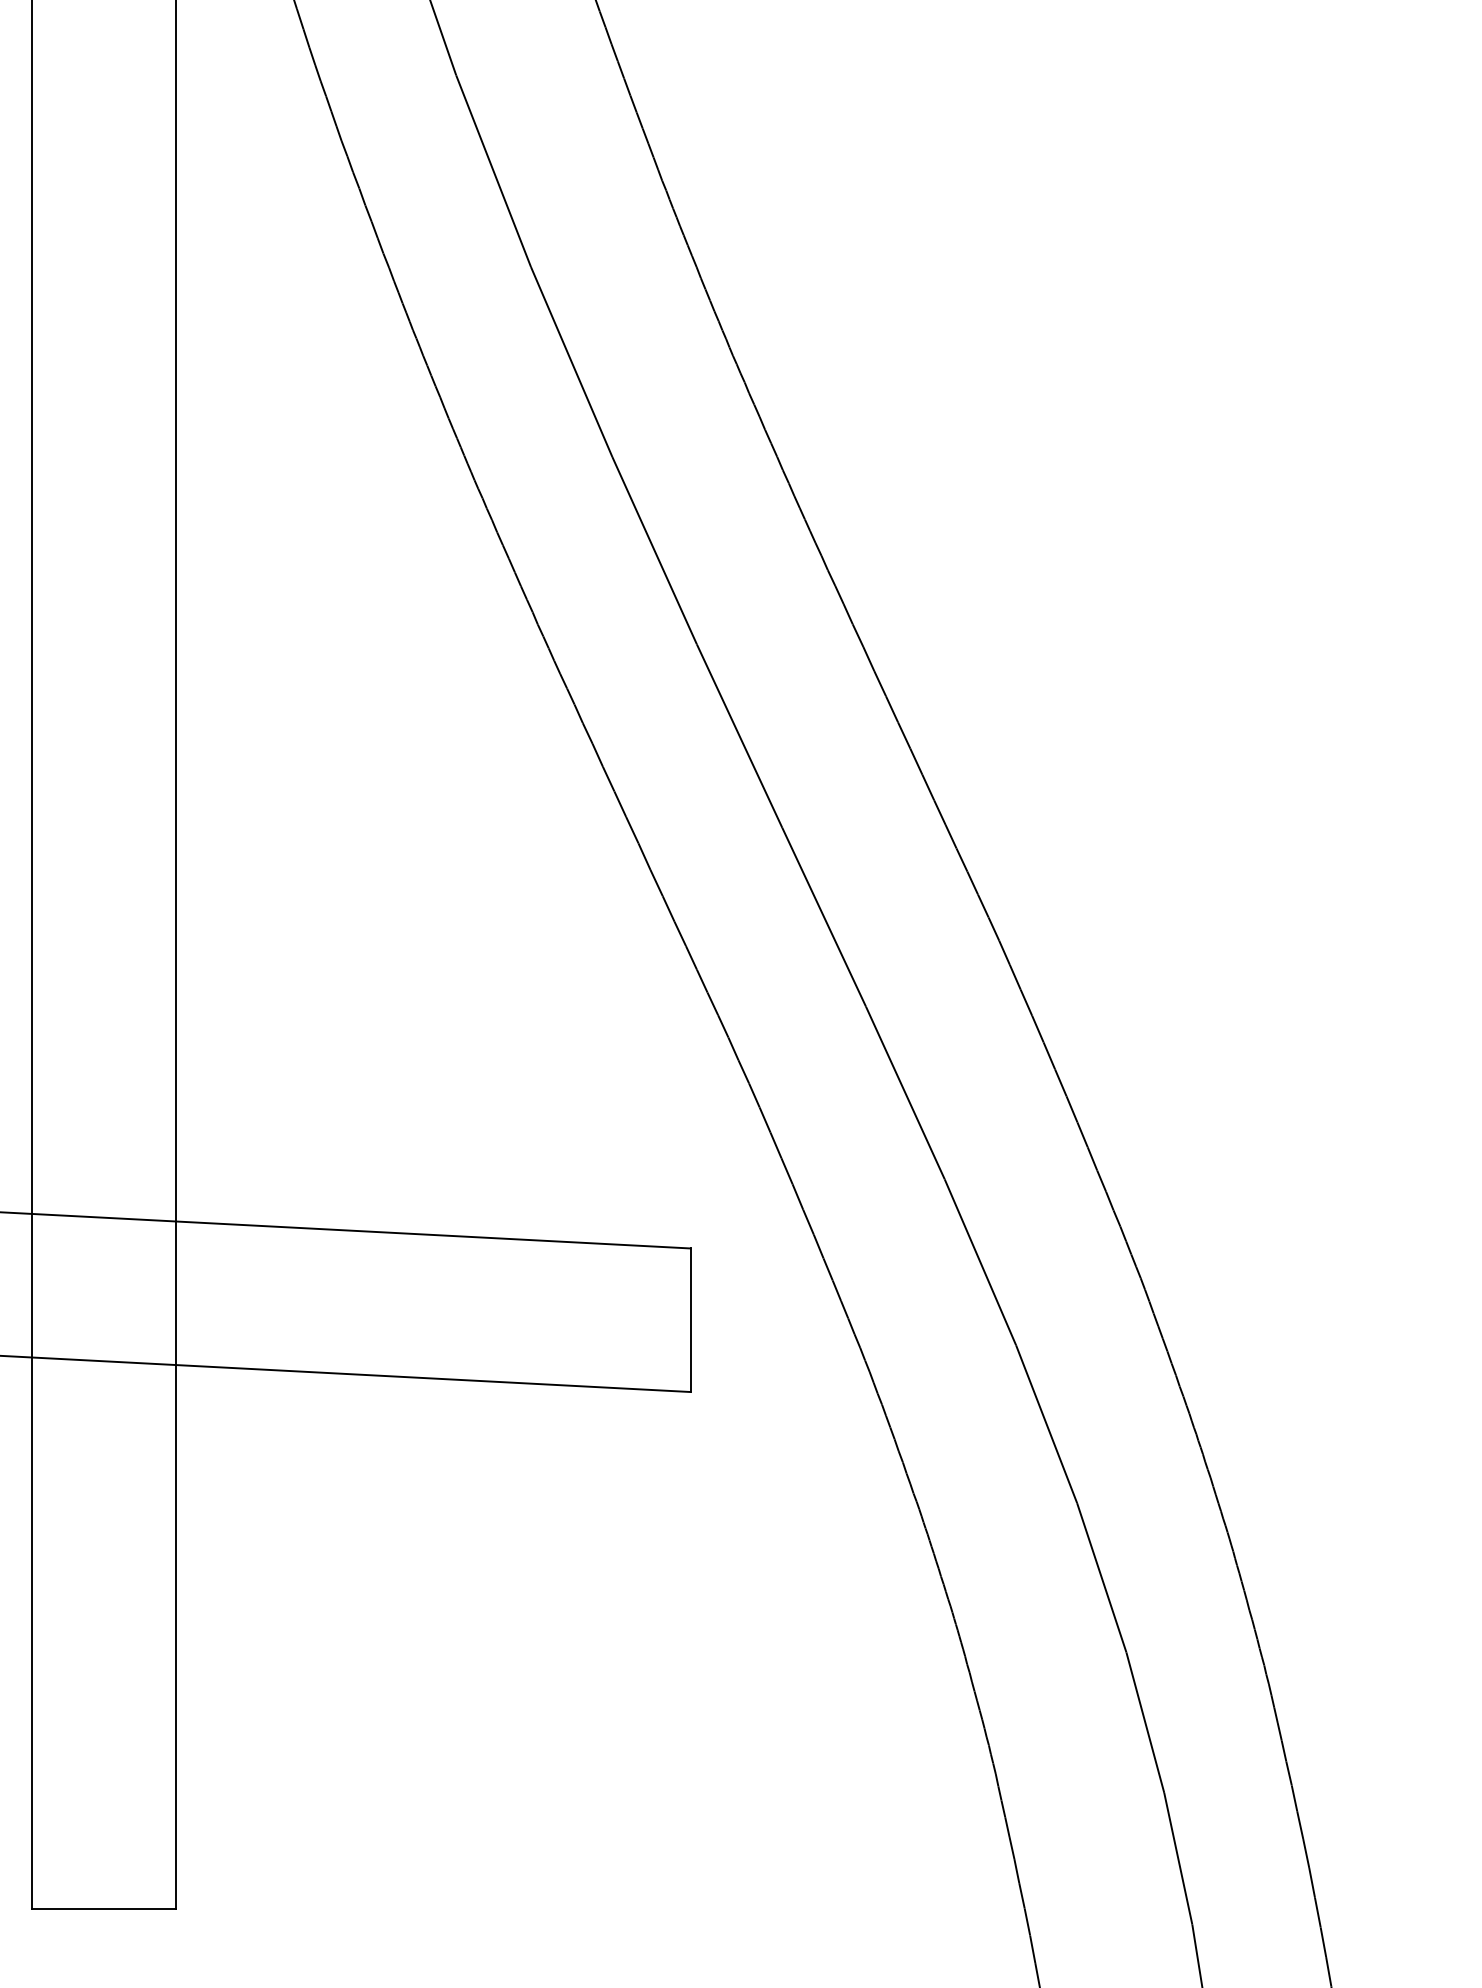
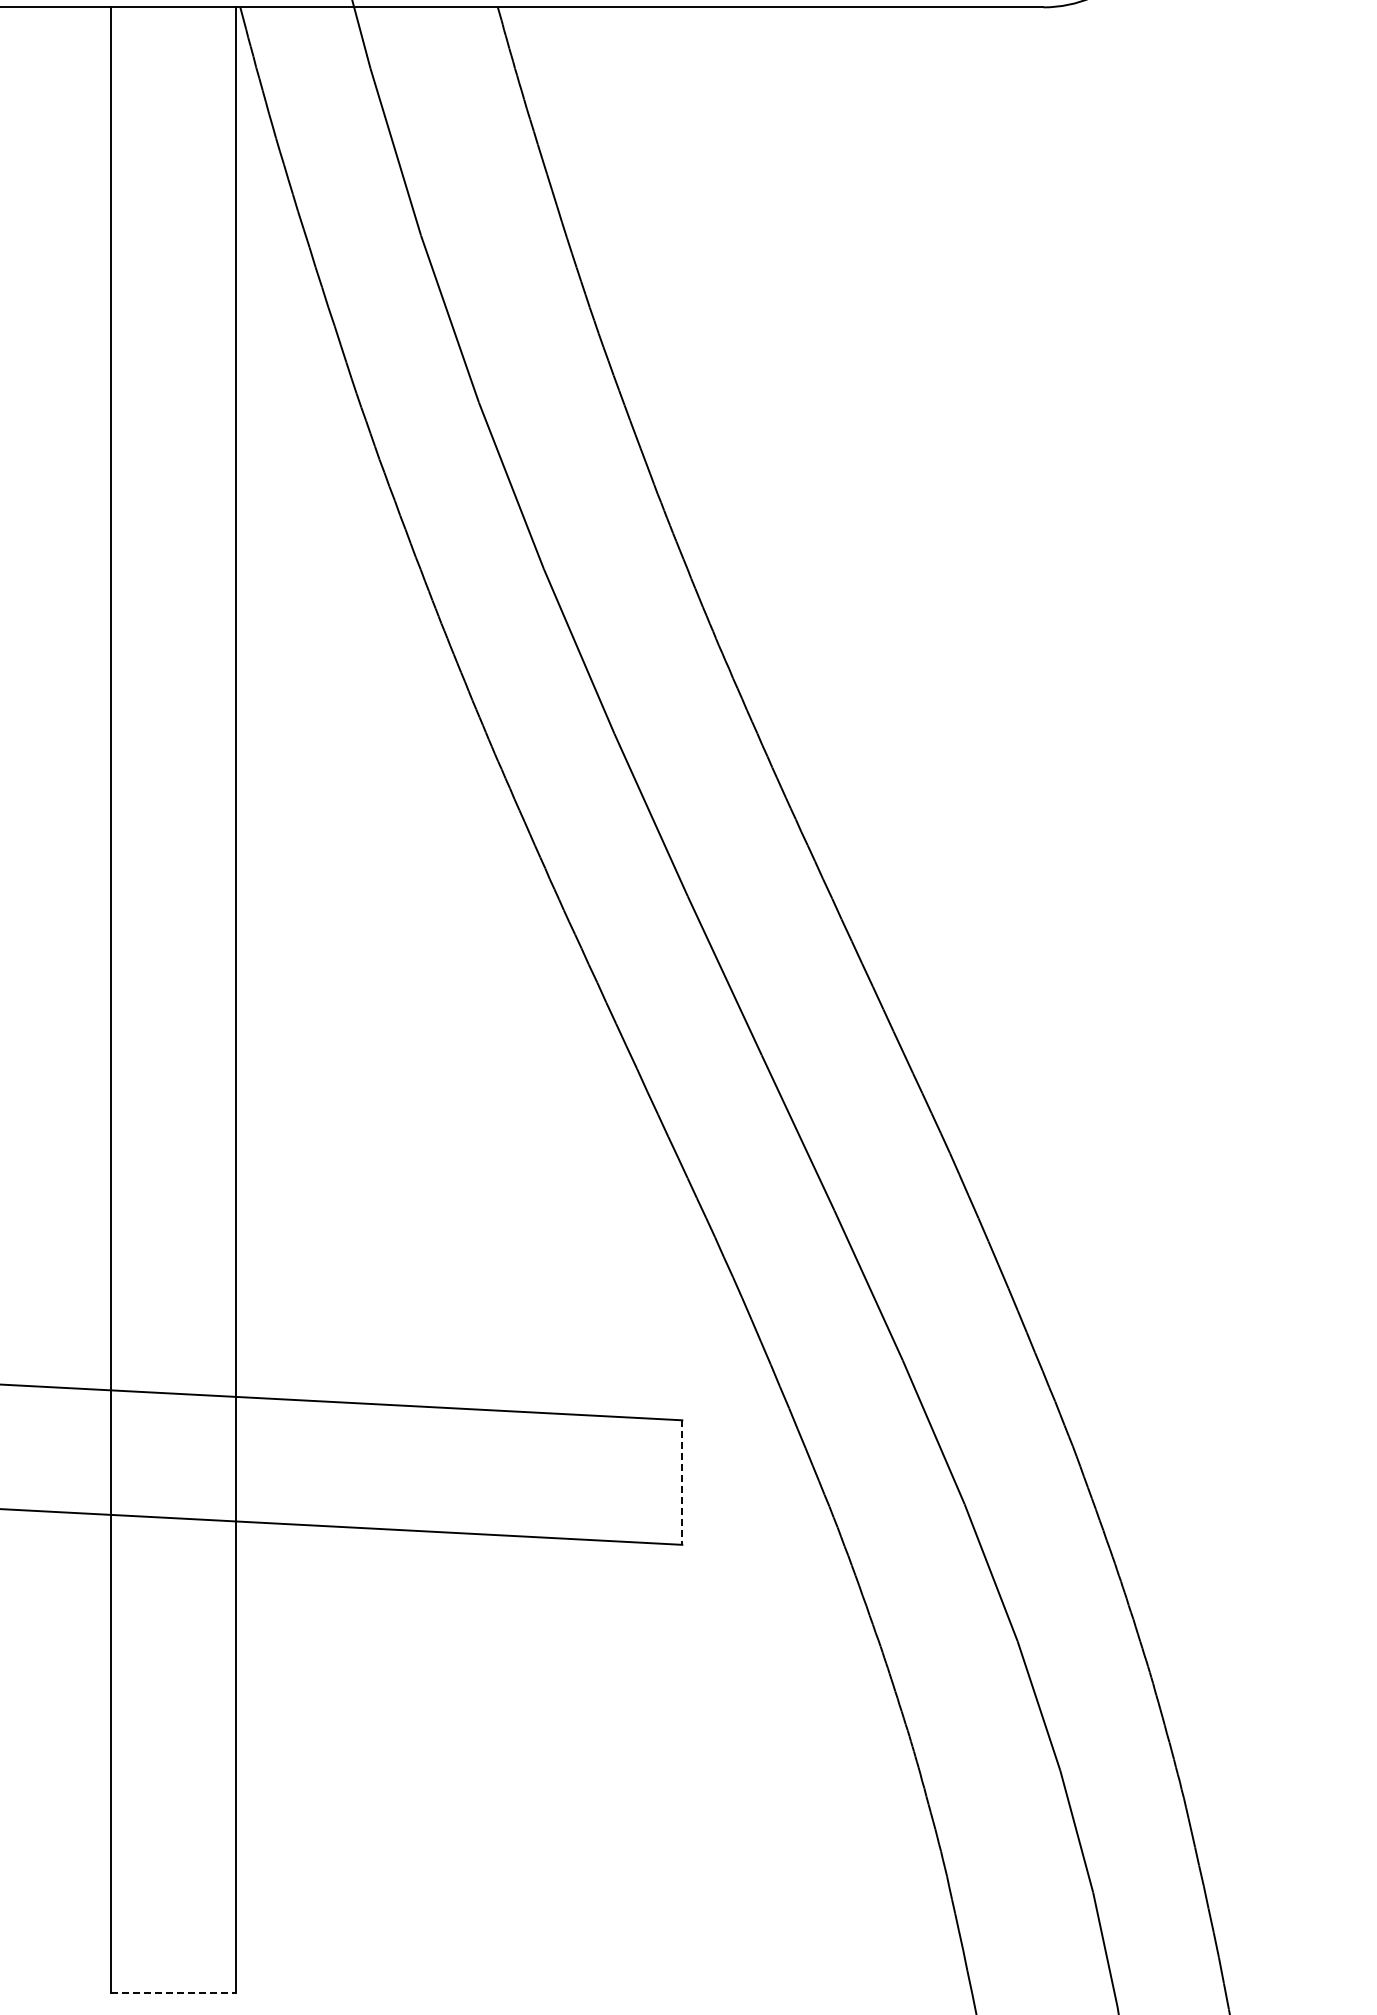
line: (690, 1321) -> (682, 1483), solid -> dashed
line: (104, 1909) -> (173, 1993), solid -> dashed

